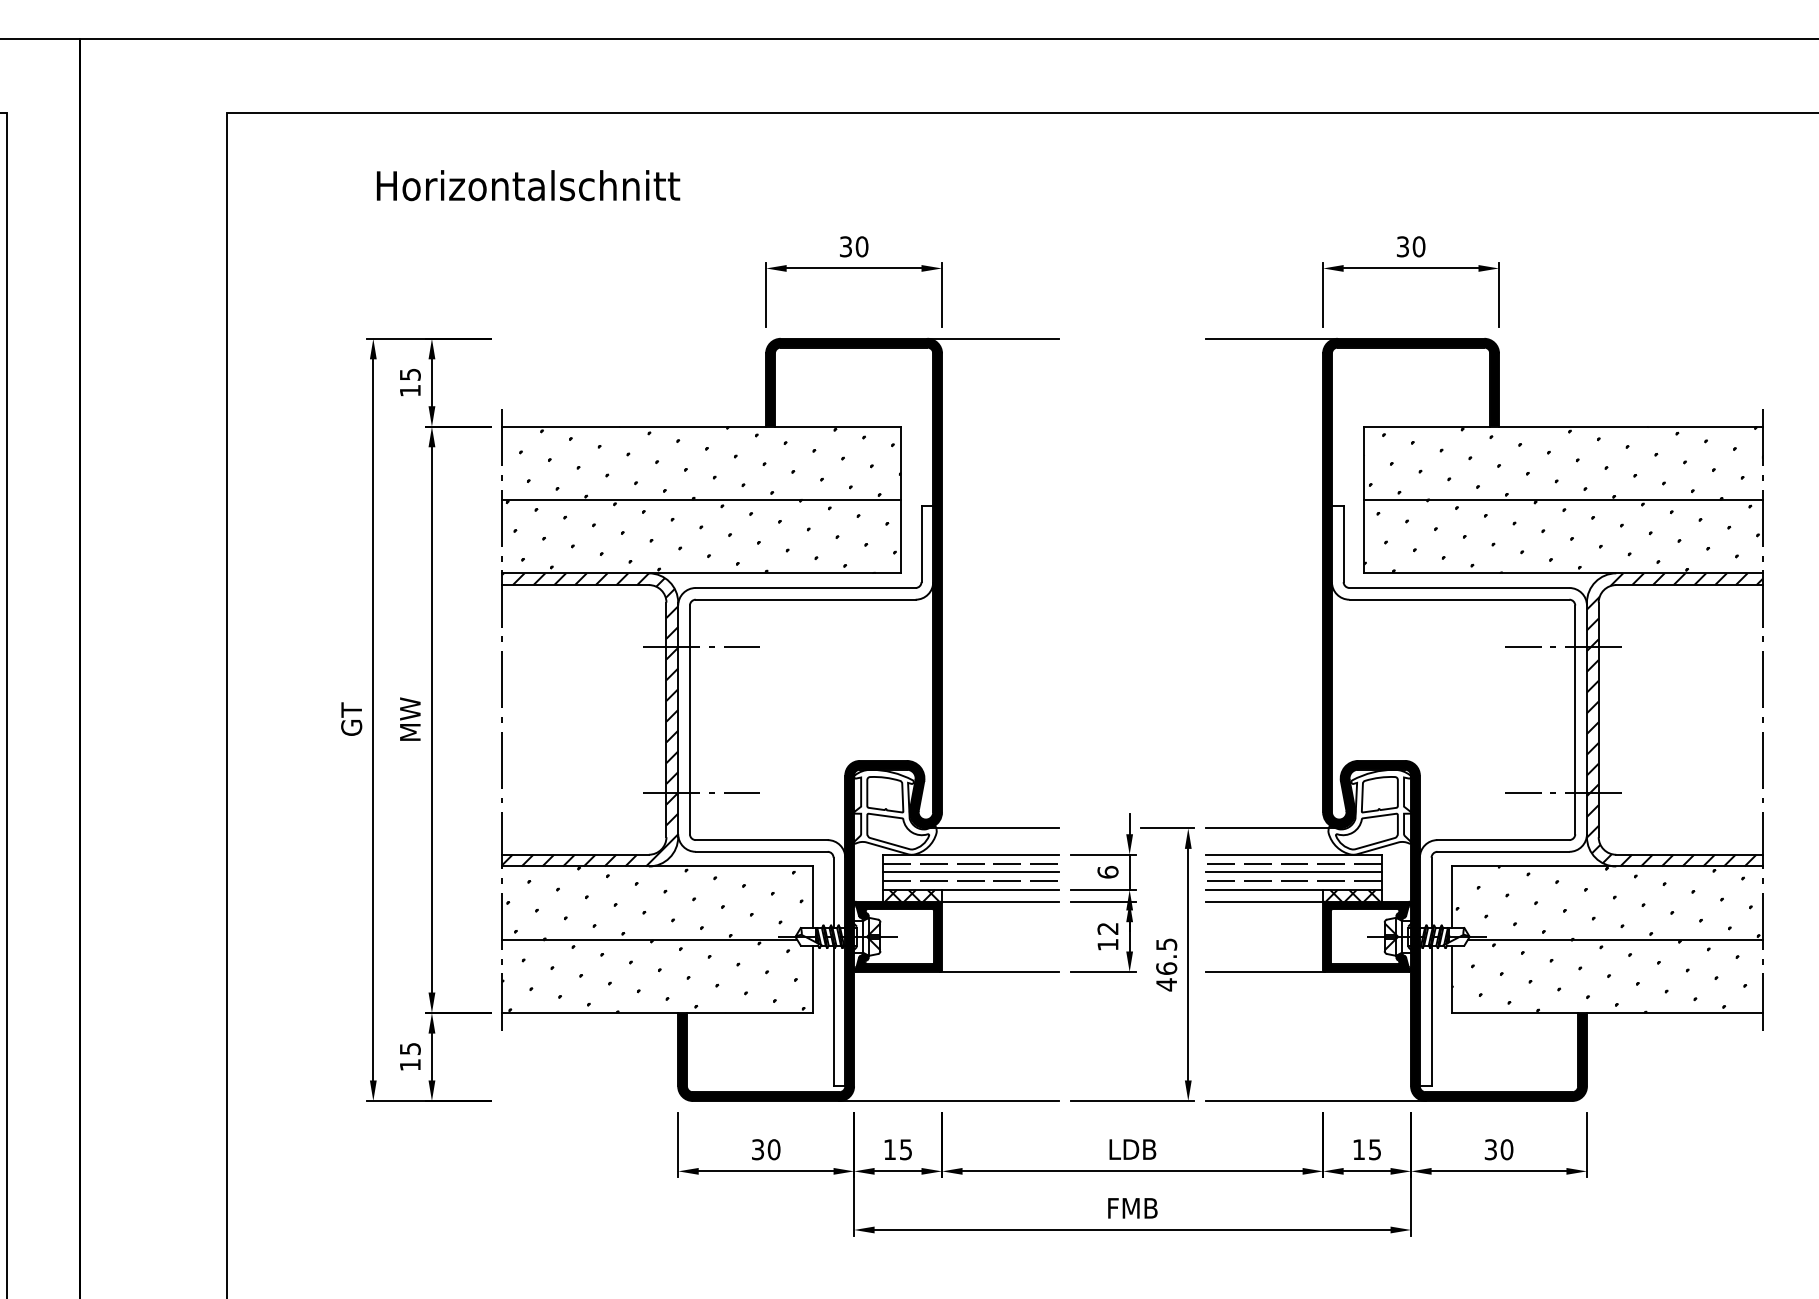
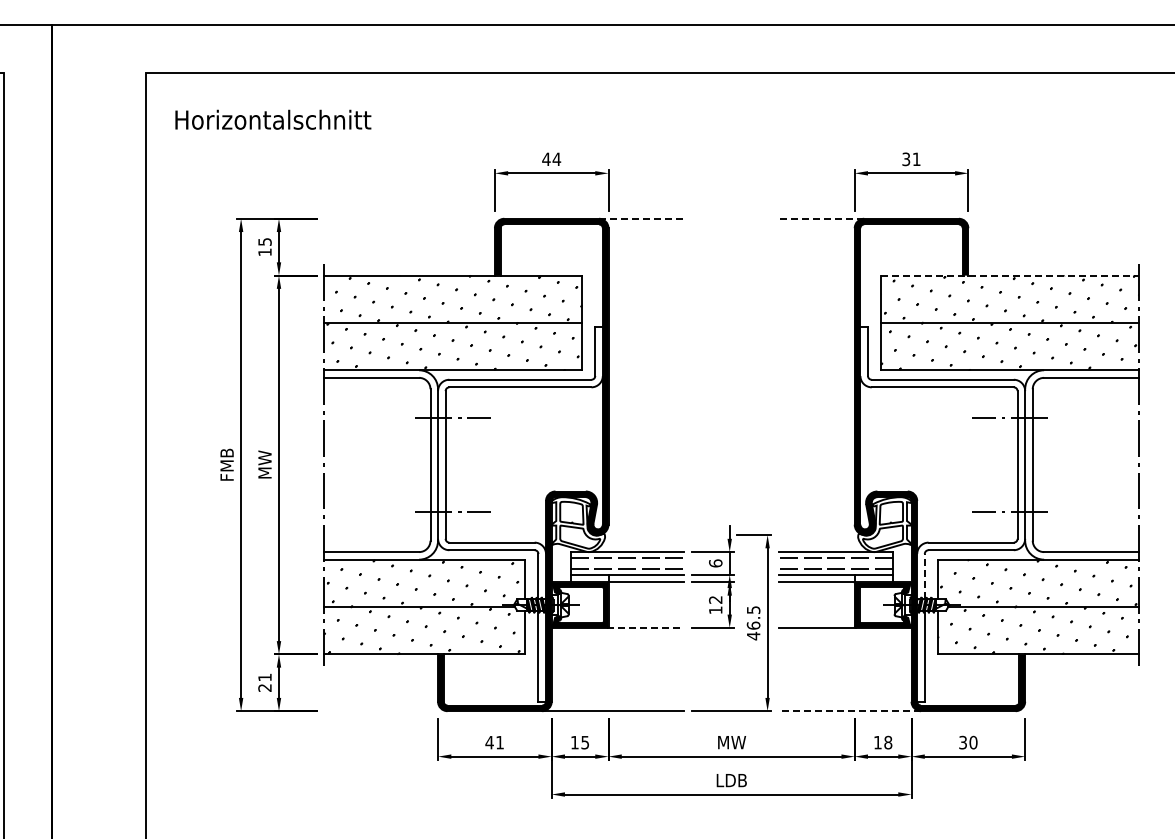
text: (528, 185) -> (273, 119), moved
text: (853, 247) -> (551, 159), 30 -> 44
text: (1418, 247) -> (916, 159), 30 -> 31
line: (993, 338) -> (641, 218), solid -> dashed
line: (1271, 338) -> (821, 218), solid -> dashed
line: (1564, 426) -> (1010, 275), solid -> dashed
text: (350, 719) -> (226, 464), GT -> FMB
hatch: (590, 719) -> (381, 464), removed
hatch: (1674, 719) -> (1081, 464), removed
line: (993, 829) -> (641, 535), removed
line: (1271, 829) -> (821, 535), removed
line: (971, 872) -> (627, 563), removed
line: (1293, 872) -> (835, 563), removed
line: (1431, 892) -> (924, 576), solid -> dashed
hatch: (911, 895) -> (588, 578), removed
hatch: (1352, 895) -> (873, 578), removed
line: (1000, 971) -> (646, 627), solid -> dashed
text: (409, 1056) -> (264, 682), 15 -> 21
line: (1315, 1101) -> (849, 711), solid -> dashed
text: (765, 1149) -> (494, 742), 30 -> 41
text: (1132, 1149) -> (731, 742), LDB -> MW
text: (1375, 1149) -> (888, 742), 15 -> 18
text: (1132, 1208) -> (731, 780), FMB -> LDB

